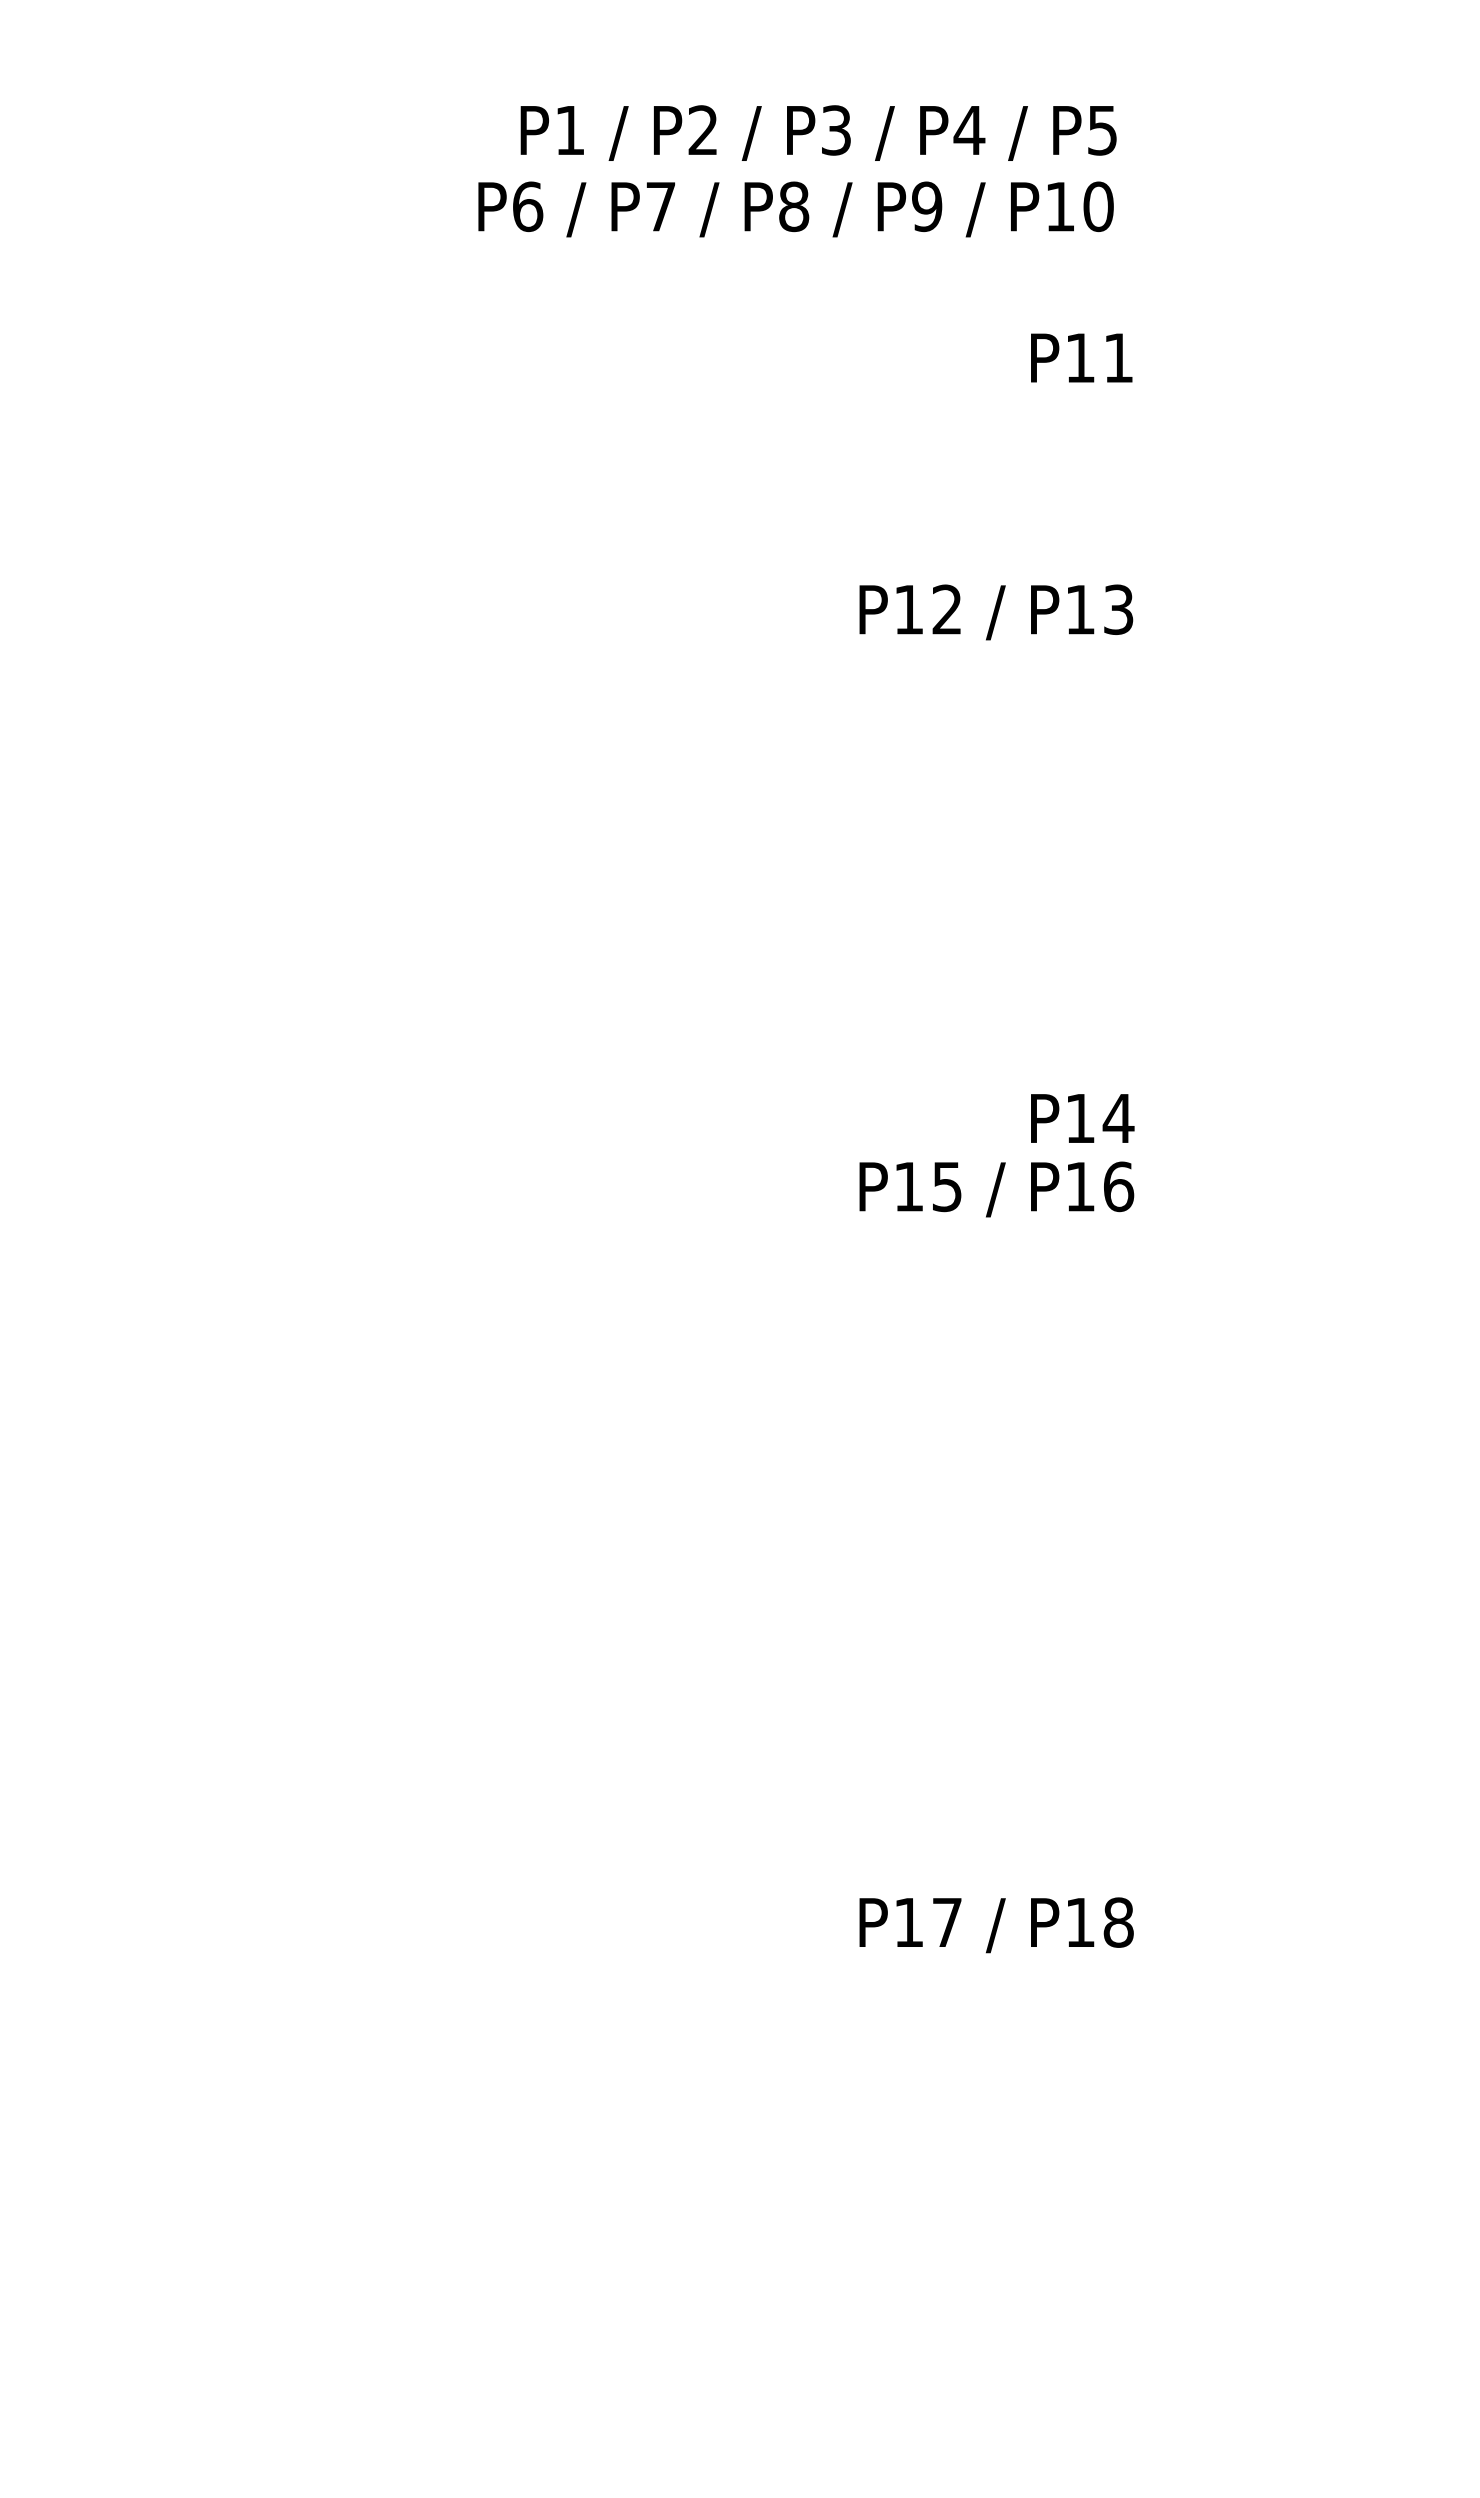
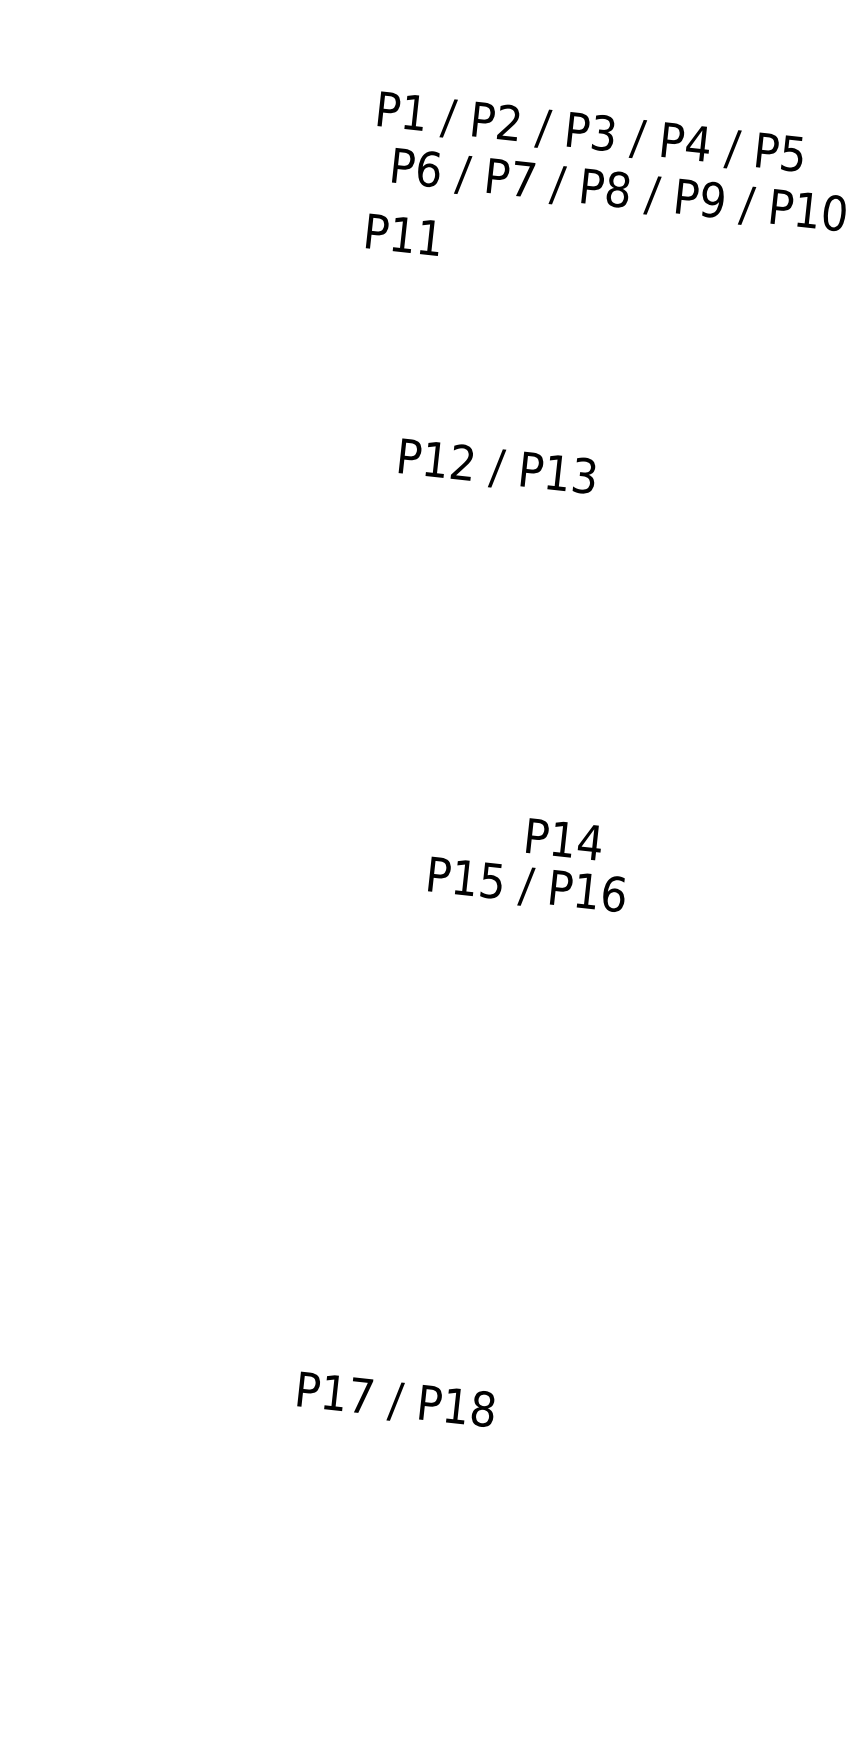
text: (818, 132) -> (590, 133), moved
text: (795, 209) -> (618, 191), moved
text: (1081, 357) -> (403, 234), moved
text: (1082, 1118) -> (564, 839), moved
text: (996, 1189) -> (526, 886), moved

